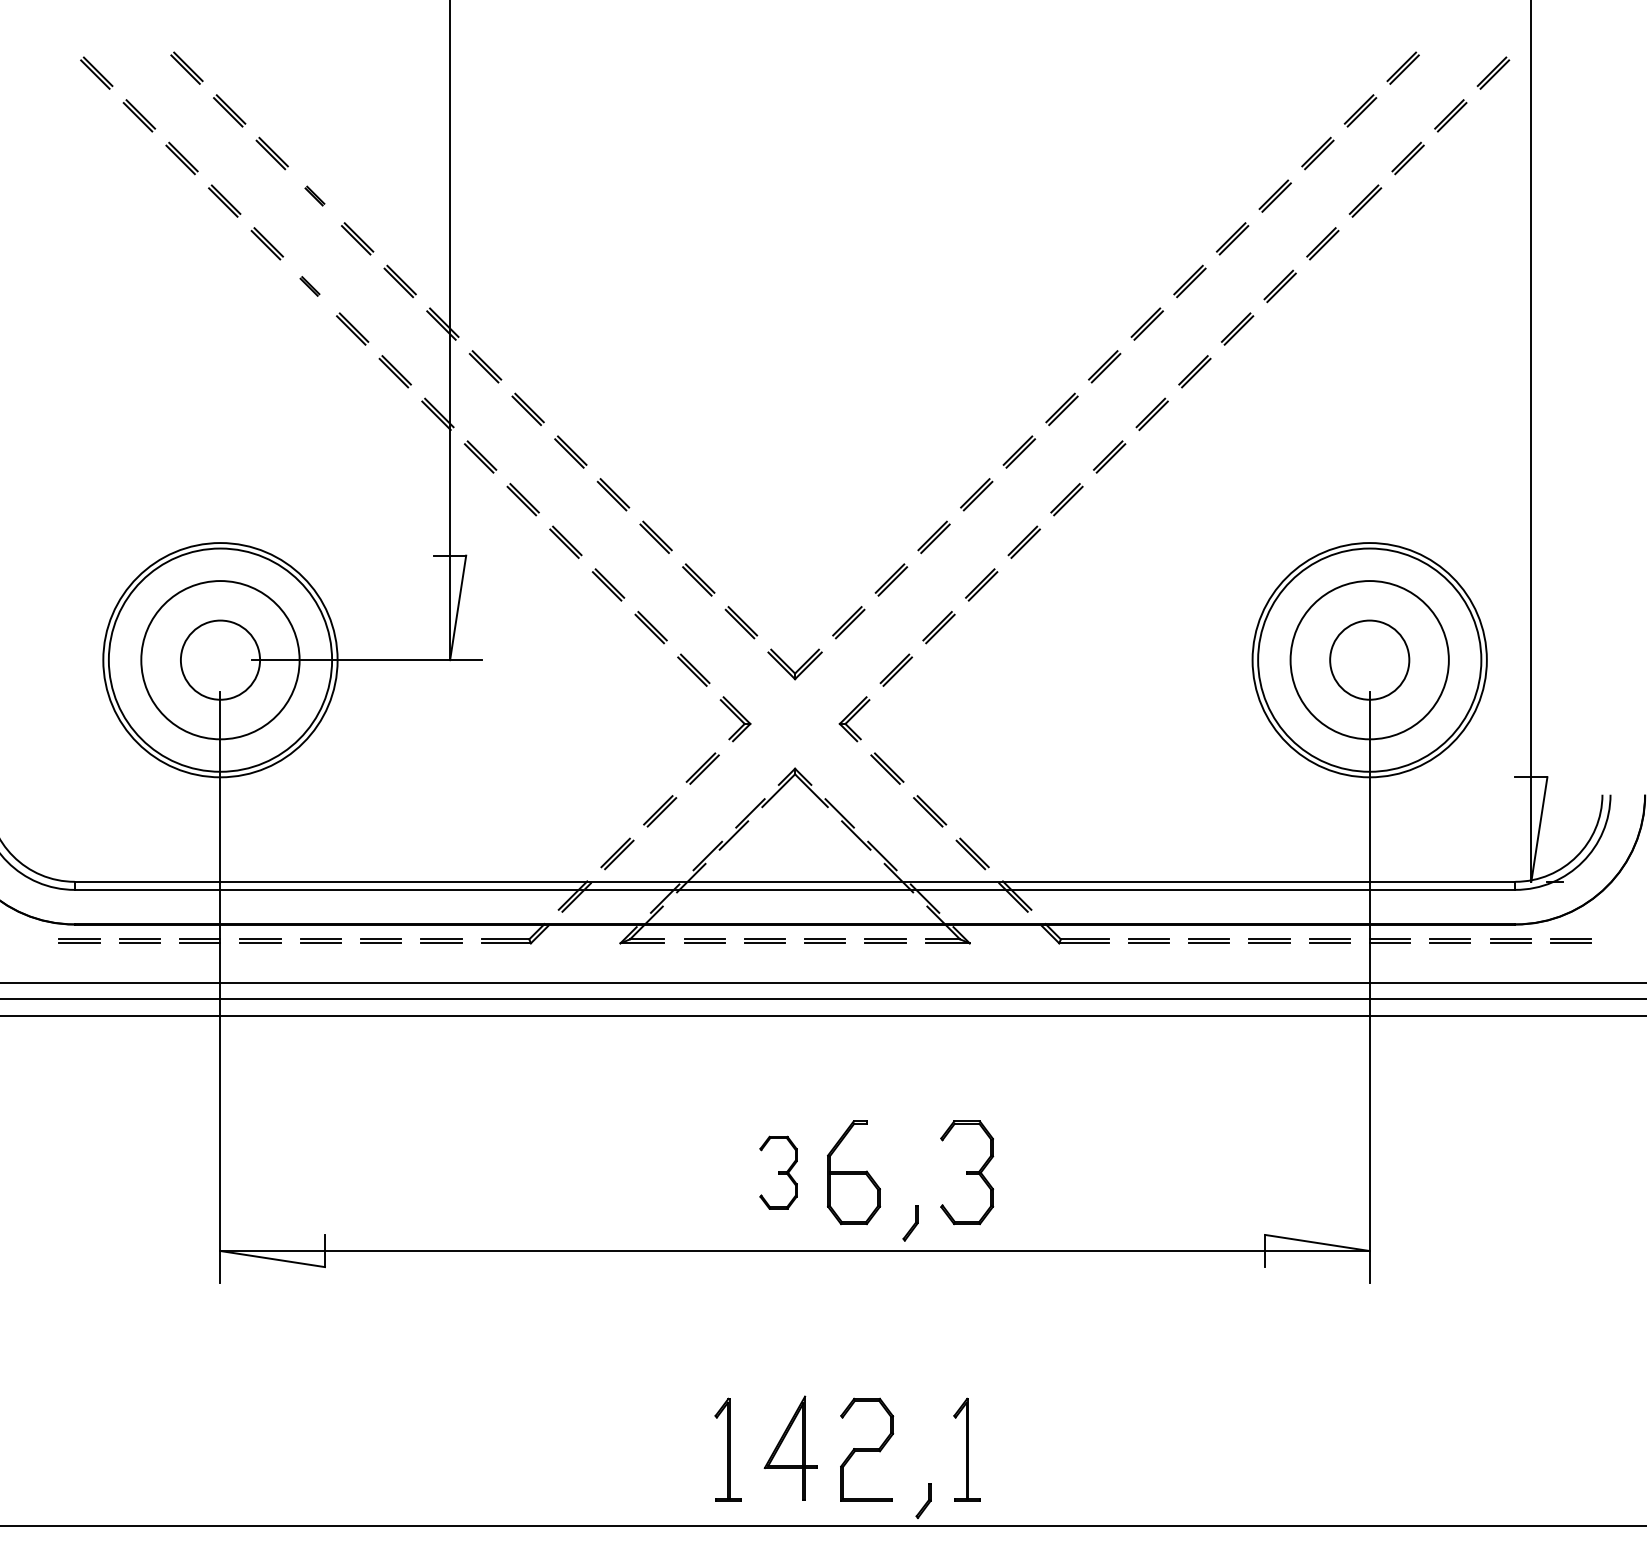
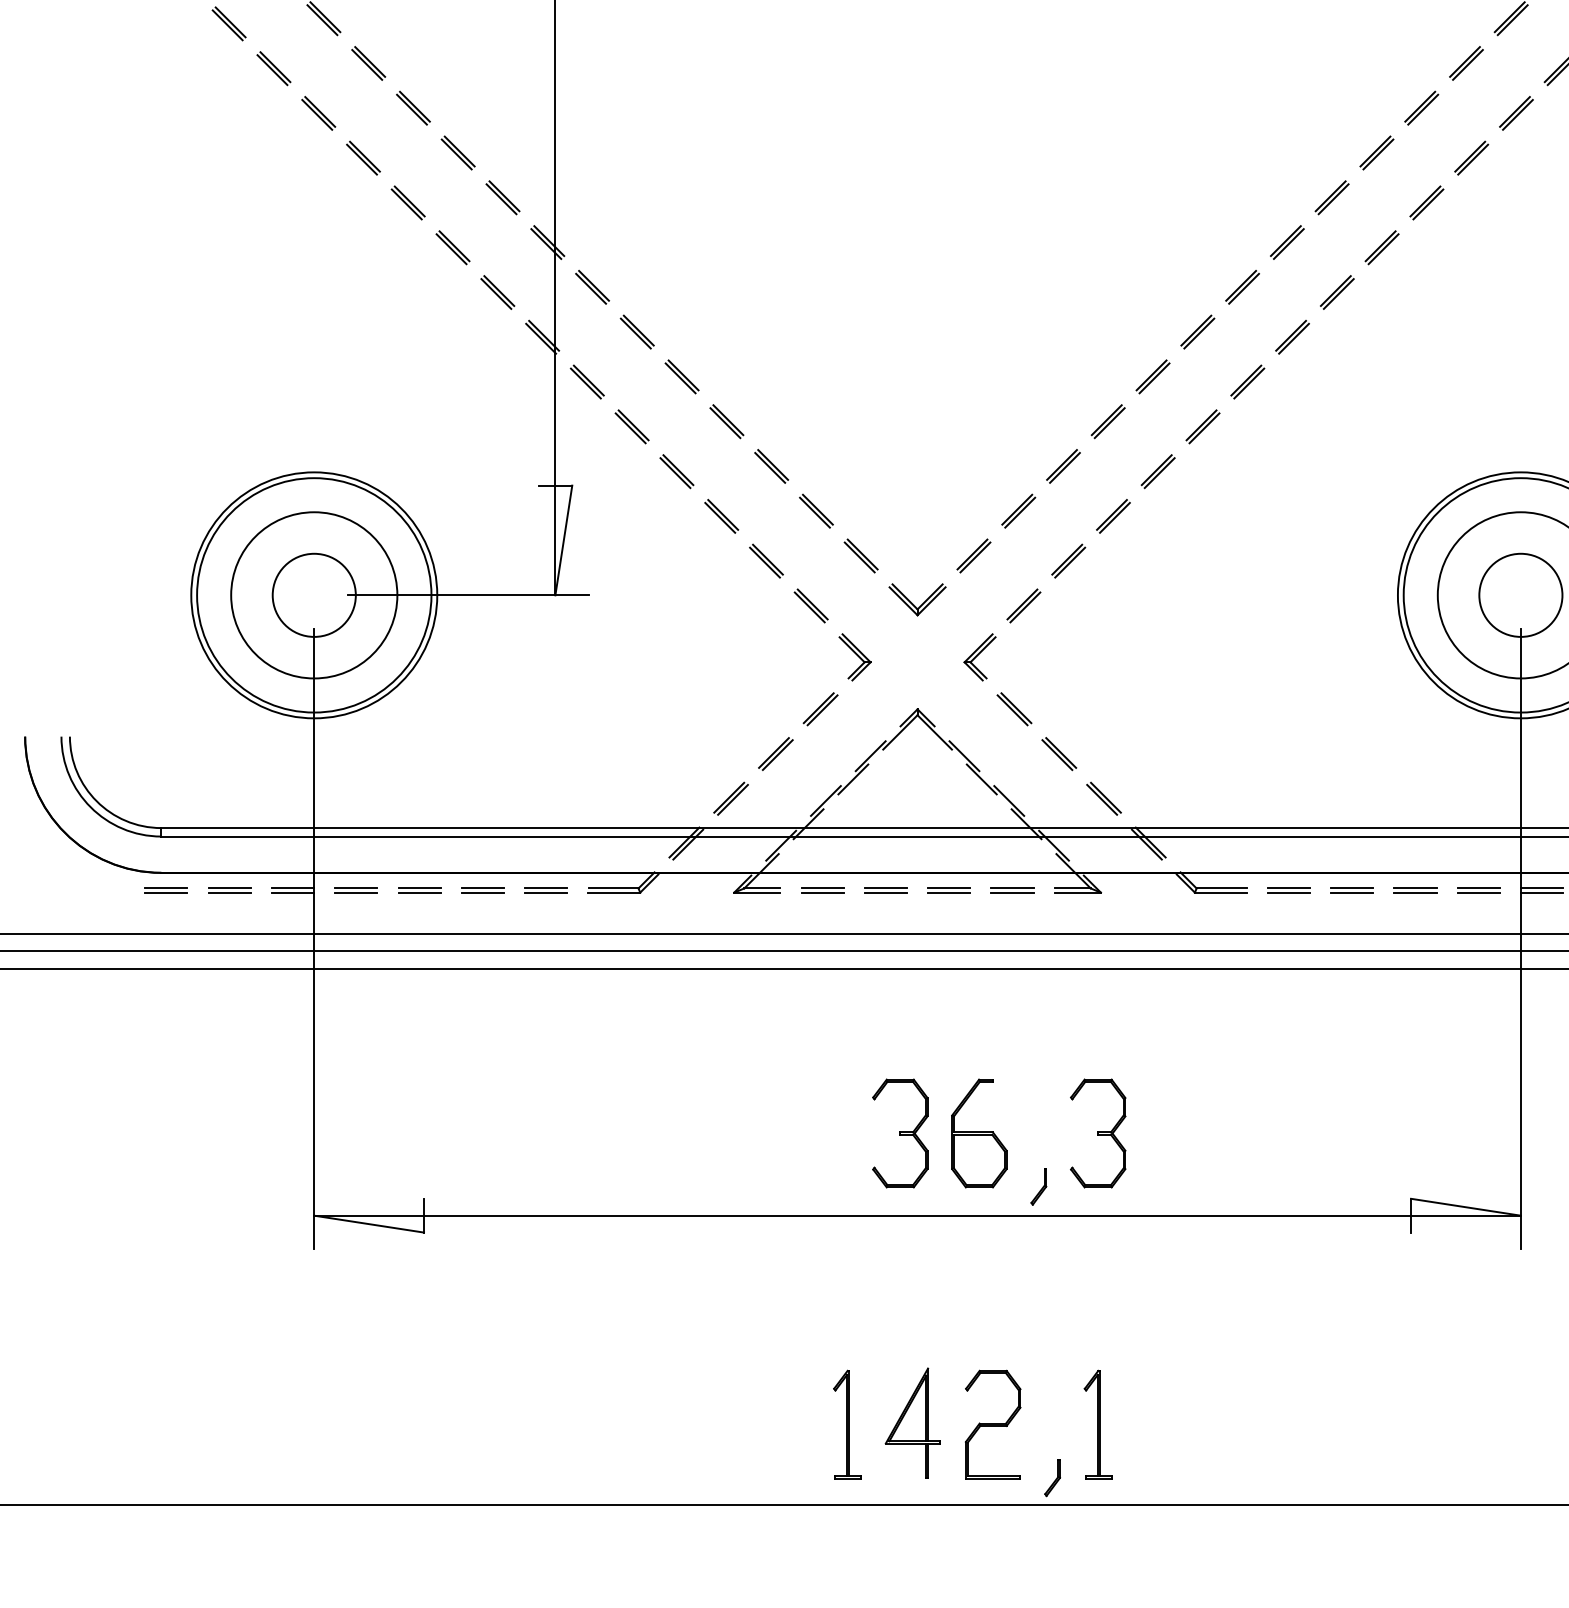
part: (314, 195) -> (413, 107), size x1.67
part: (309, 286) -> (407, 203), size x1.67
part: (778, 1172) -> (900, 1133), size x1.43

